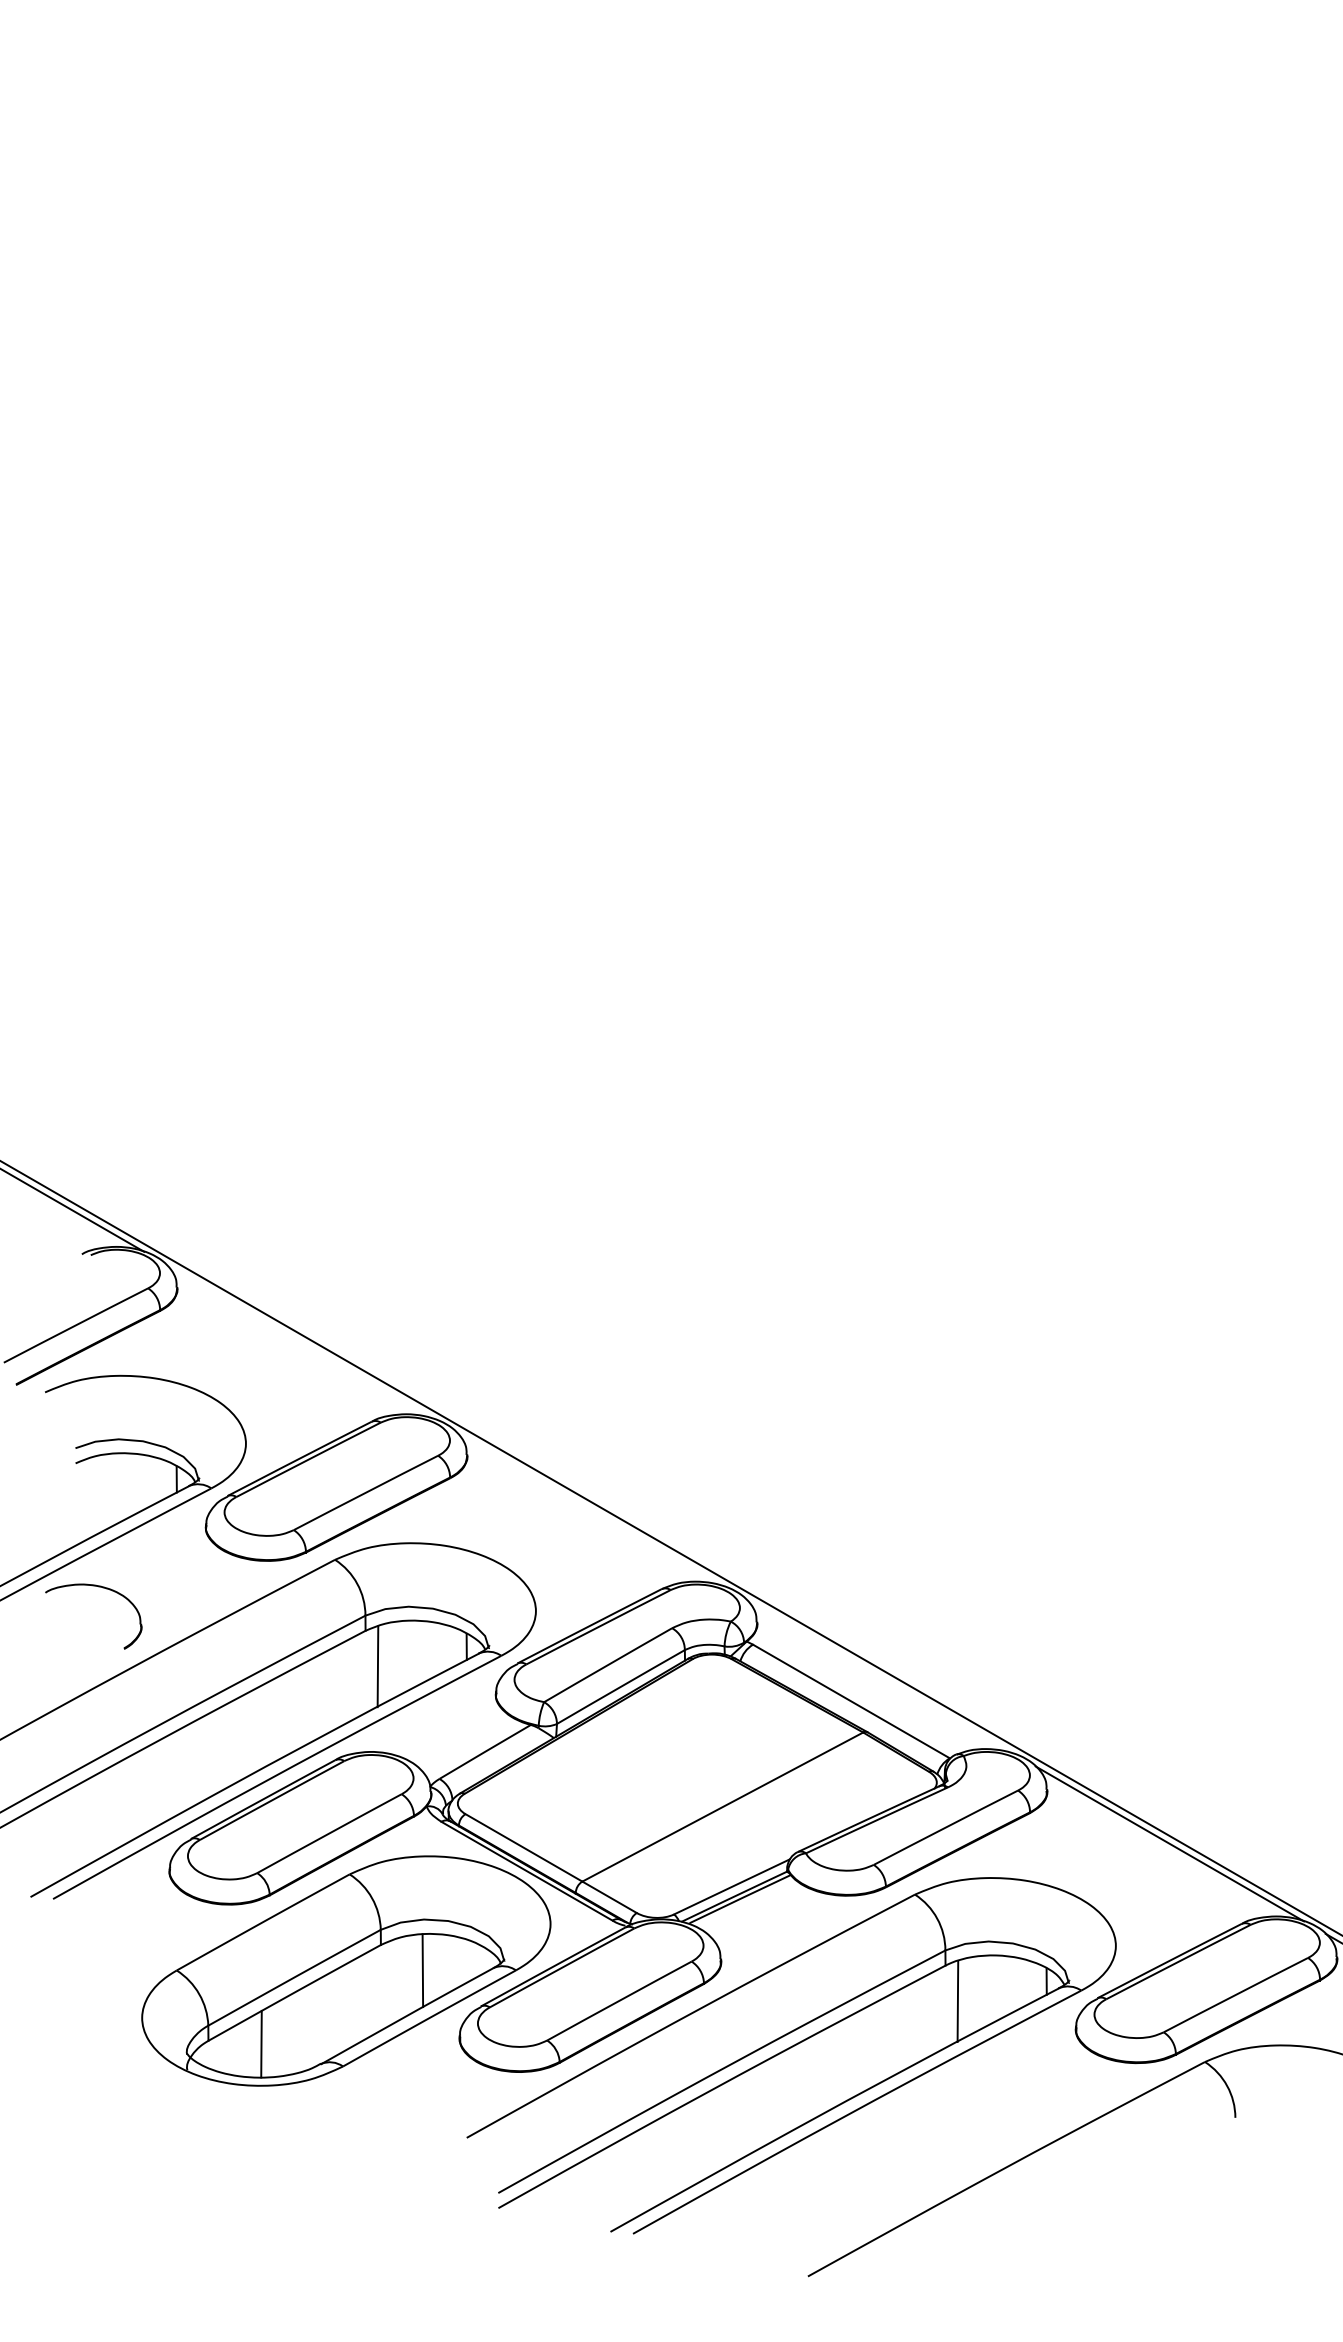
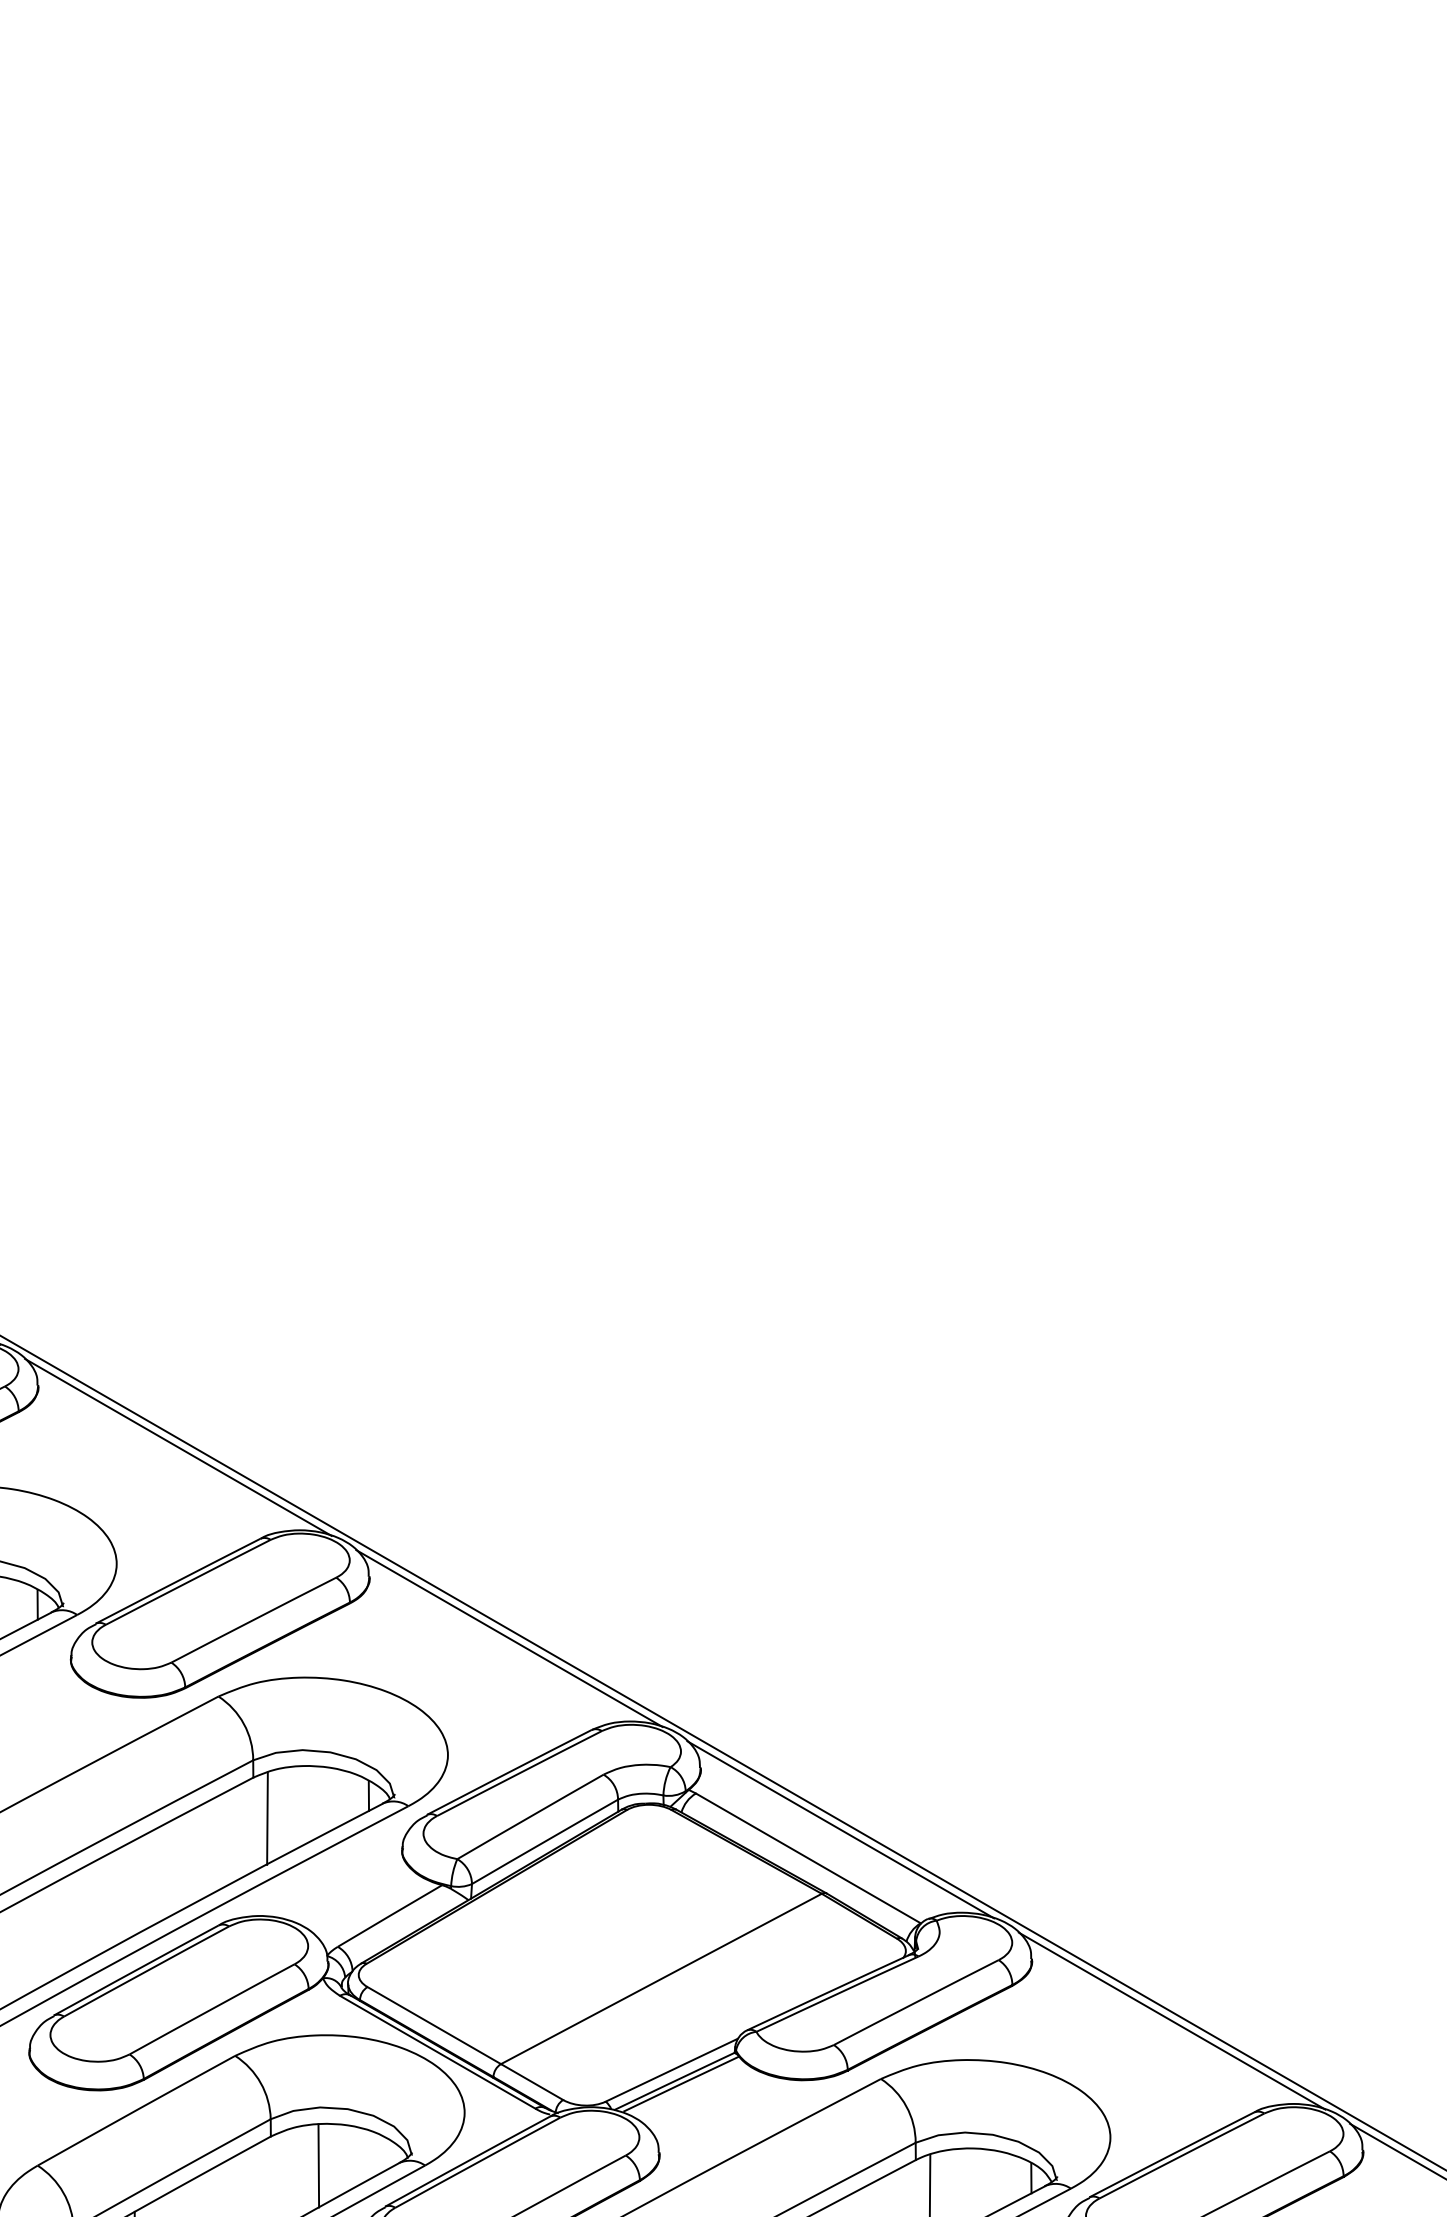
line: (299, 1341) -> (177, 1447), added
line: (589, 1508) -> (509, 1637), added
line: (879, 1676) -> (840, 1829), added

